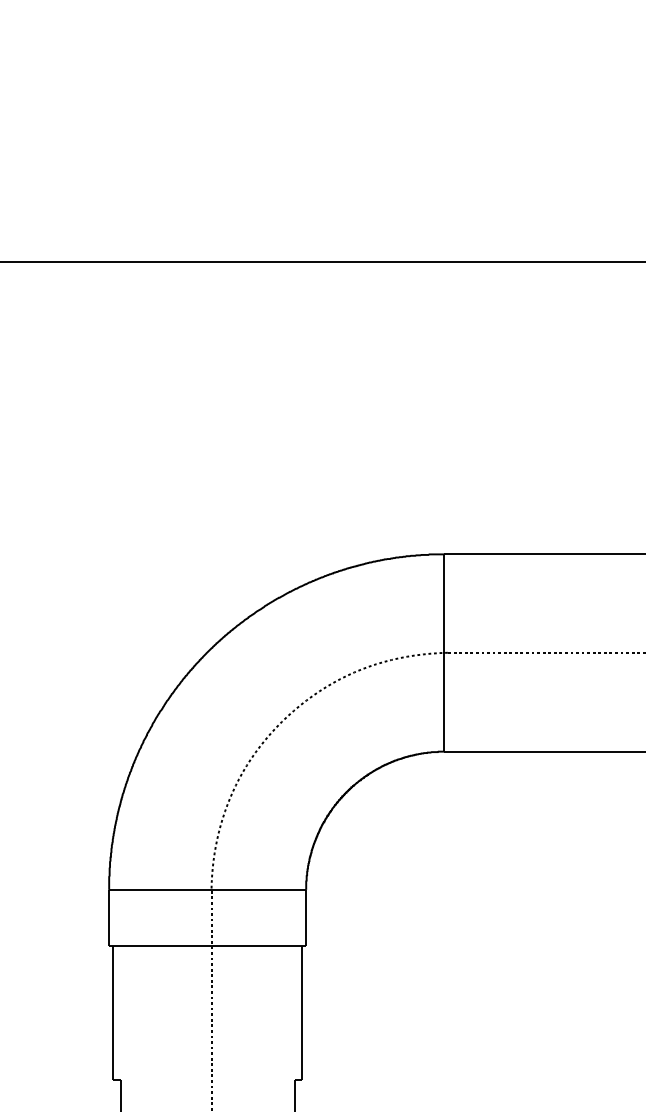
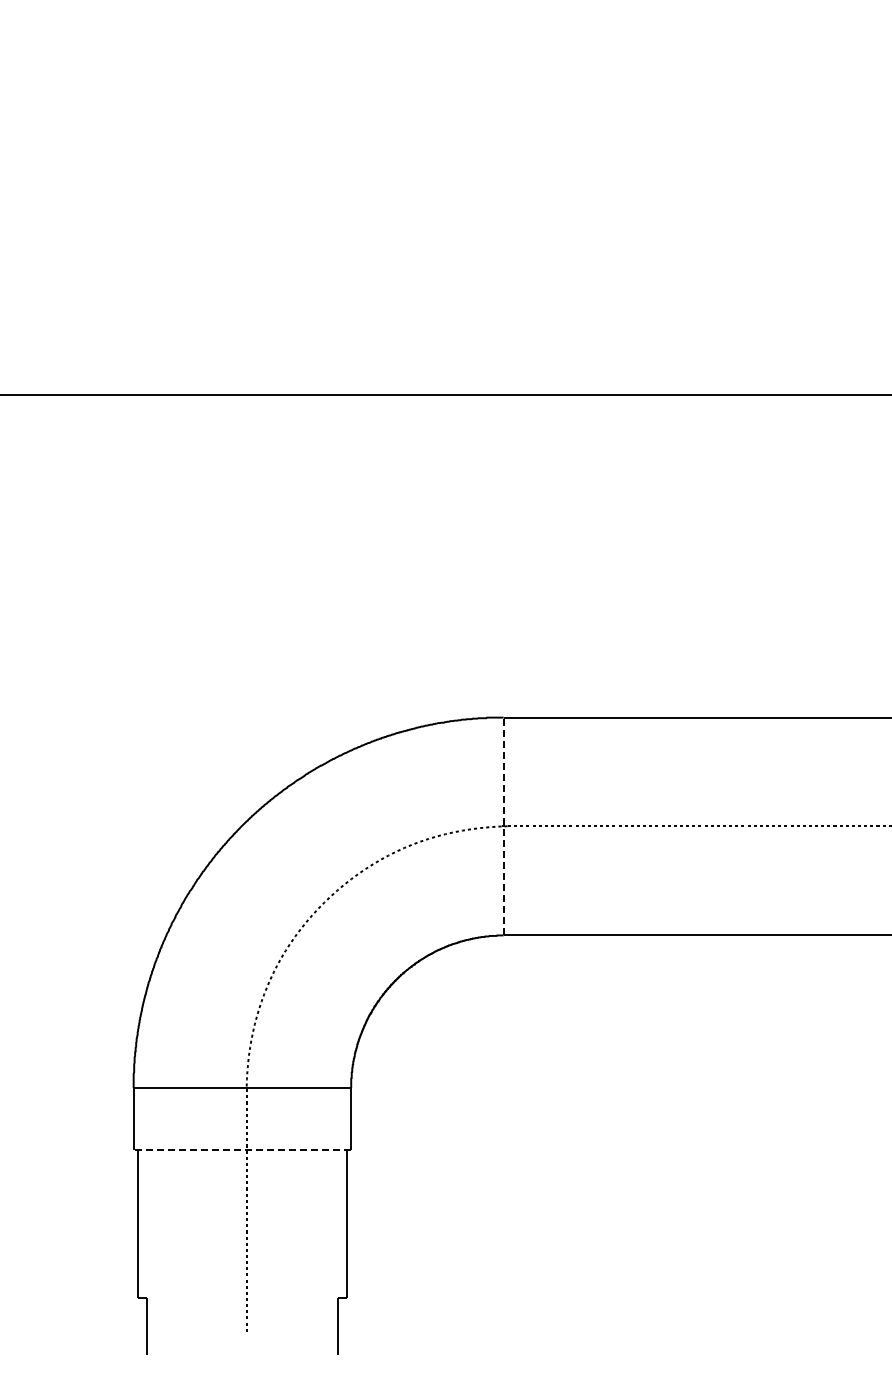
line: (444, 653) -> (503, 826), solid -> dashed
line: (207, 946) -> (242, 1150), solid -> dashed

